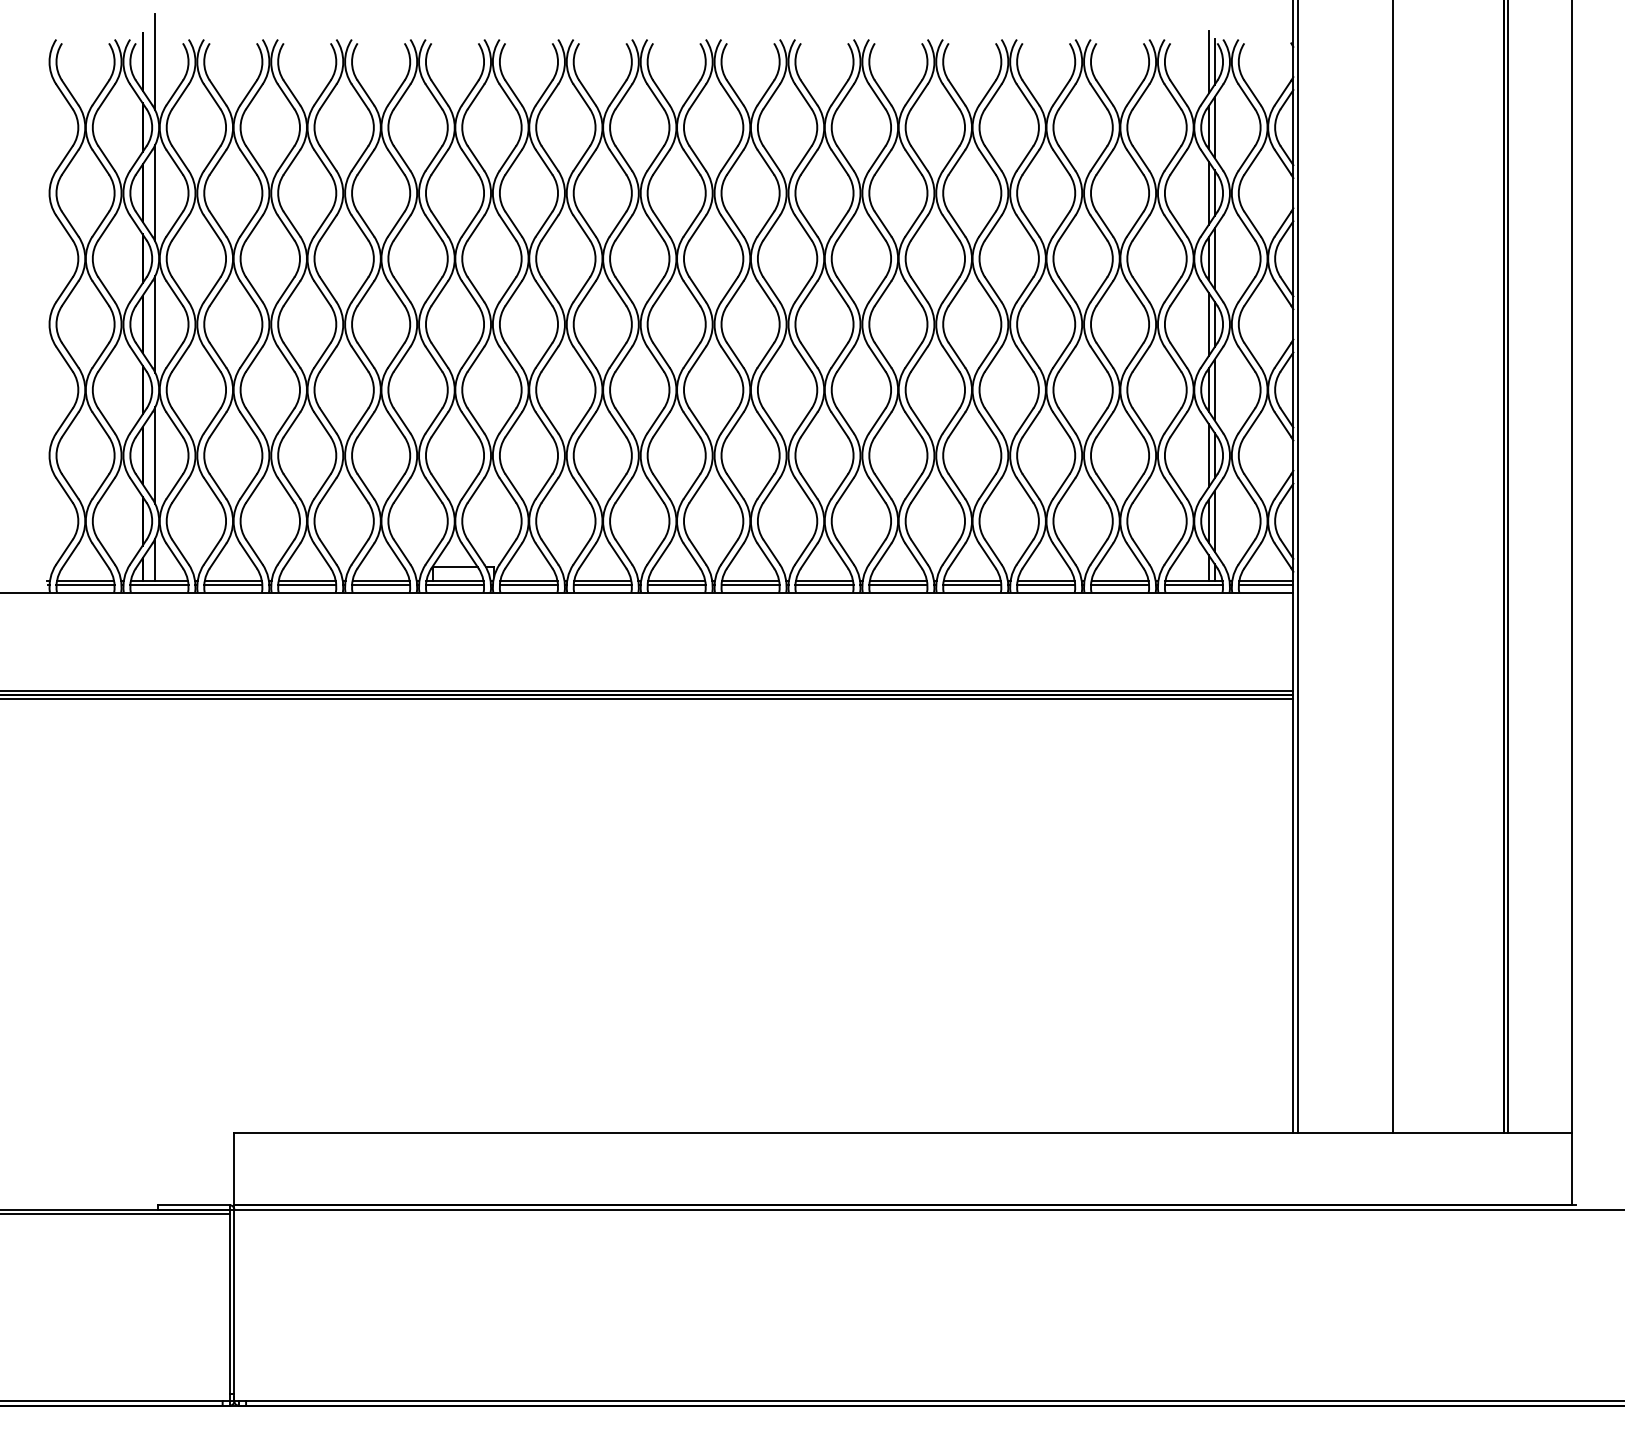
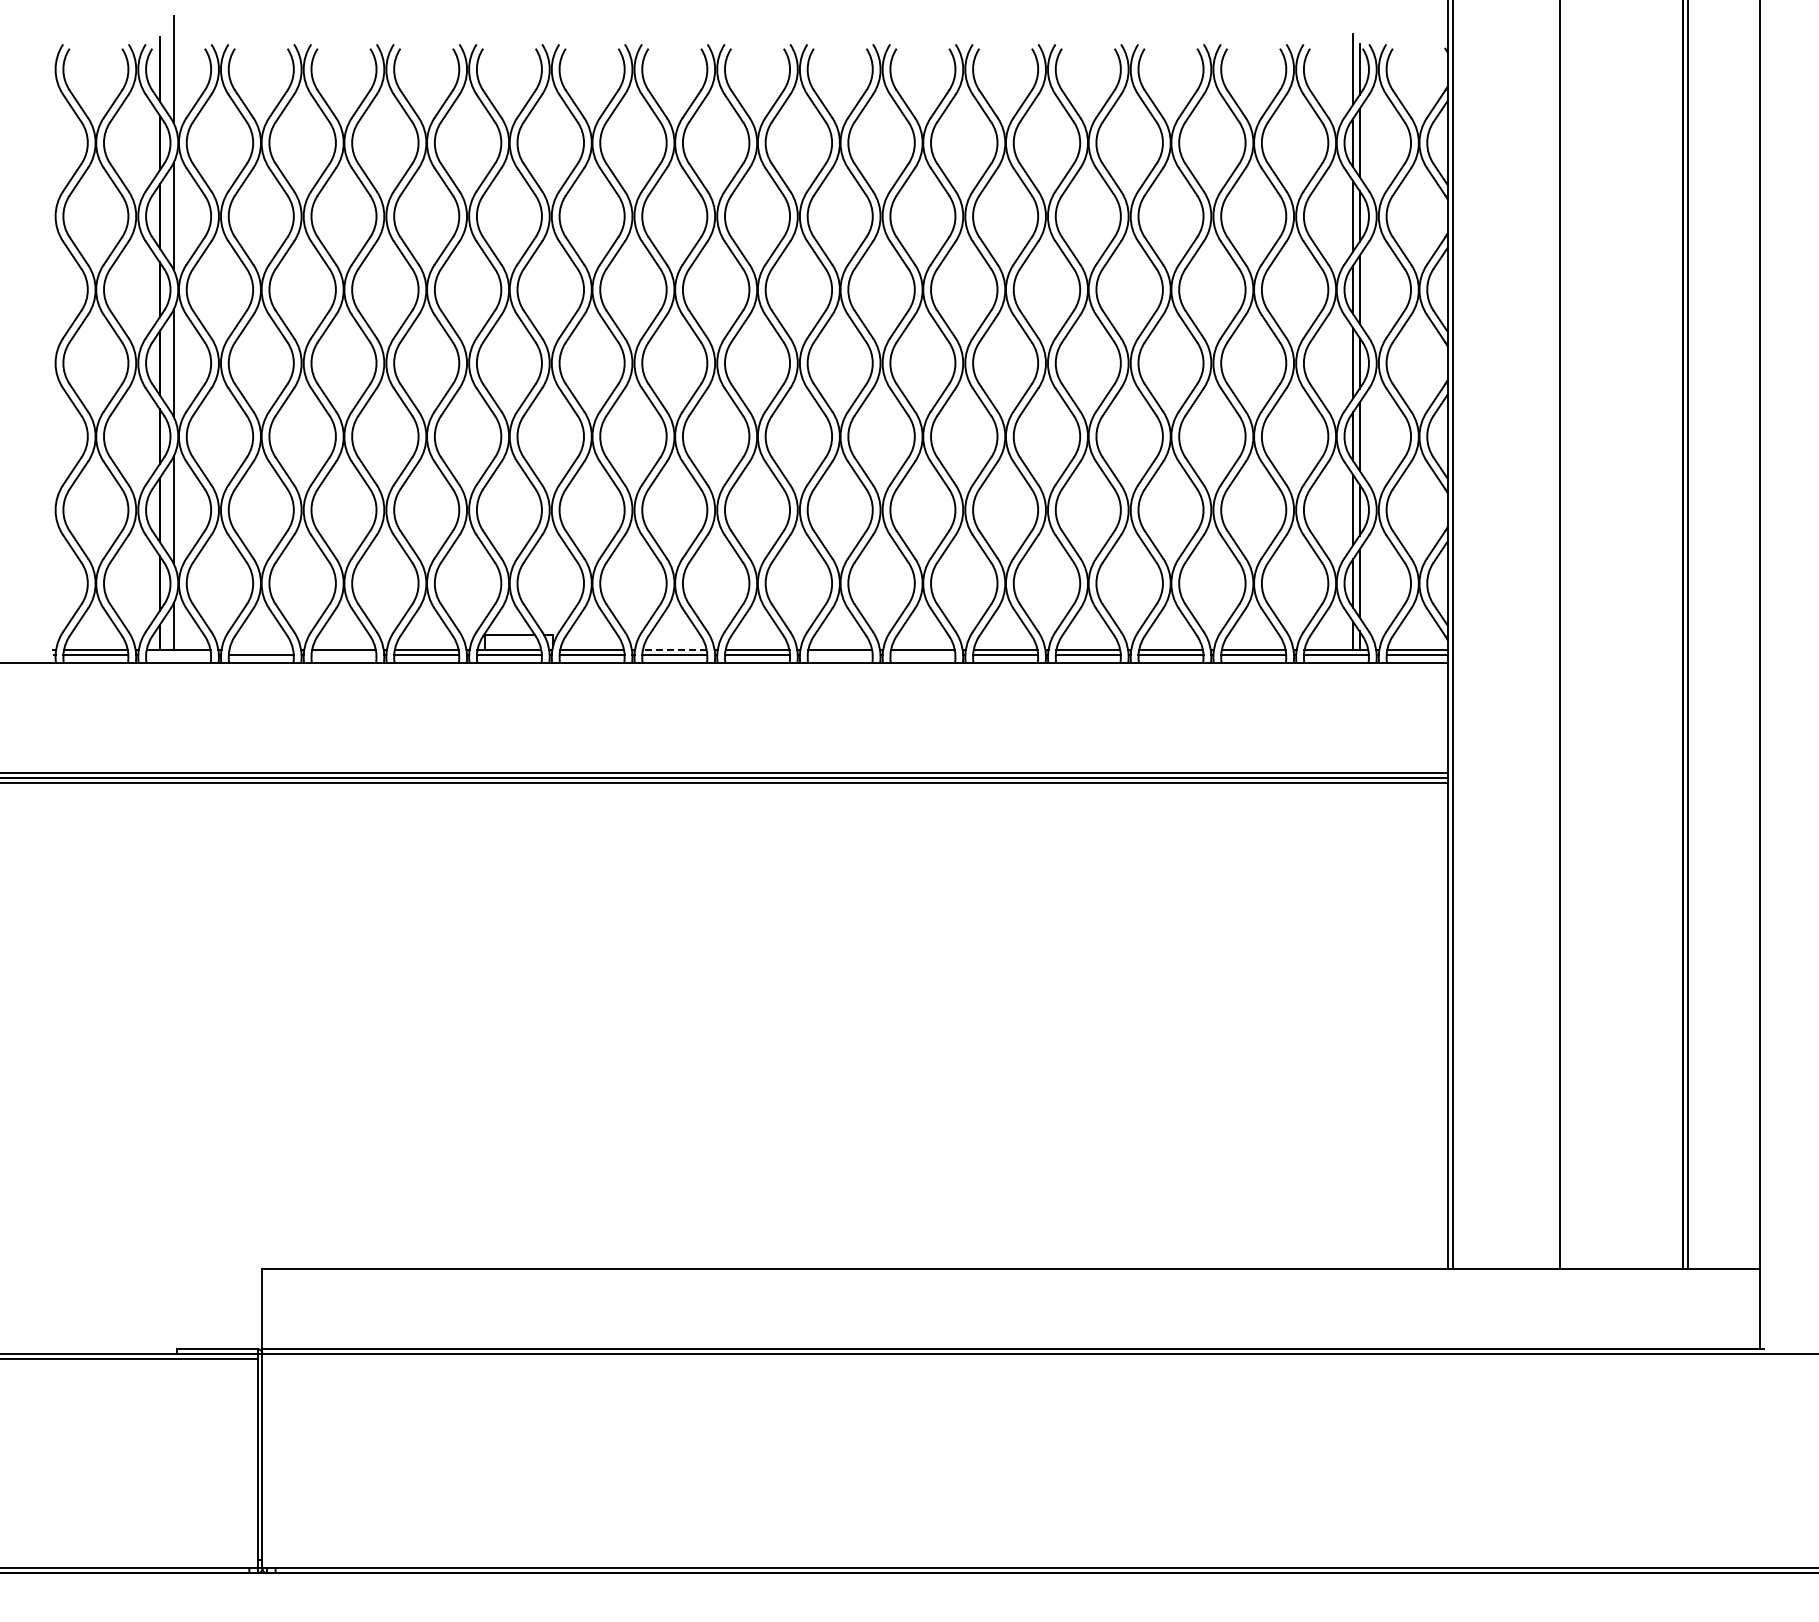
line: (233, 581) -> (261, 650), removed
line: (602, 581) -> (674, 650), solid -> dashed
line: (159, 585) -> (178, 655), removed
line: (306, 585) -> (343, 655), removed
line: (749, 585) -> (839, 655), removed
line: (824, 585) -> (922, 655), removed

